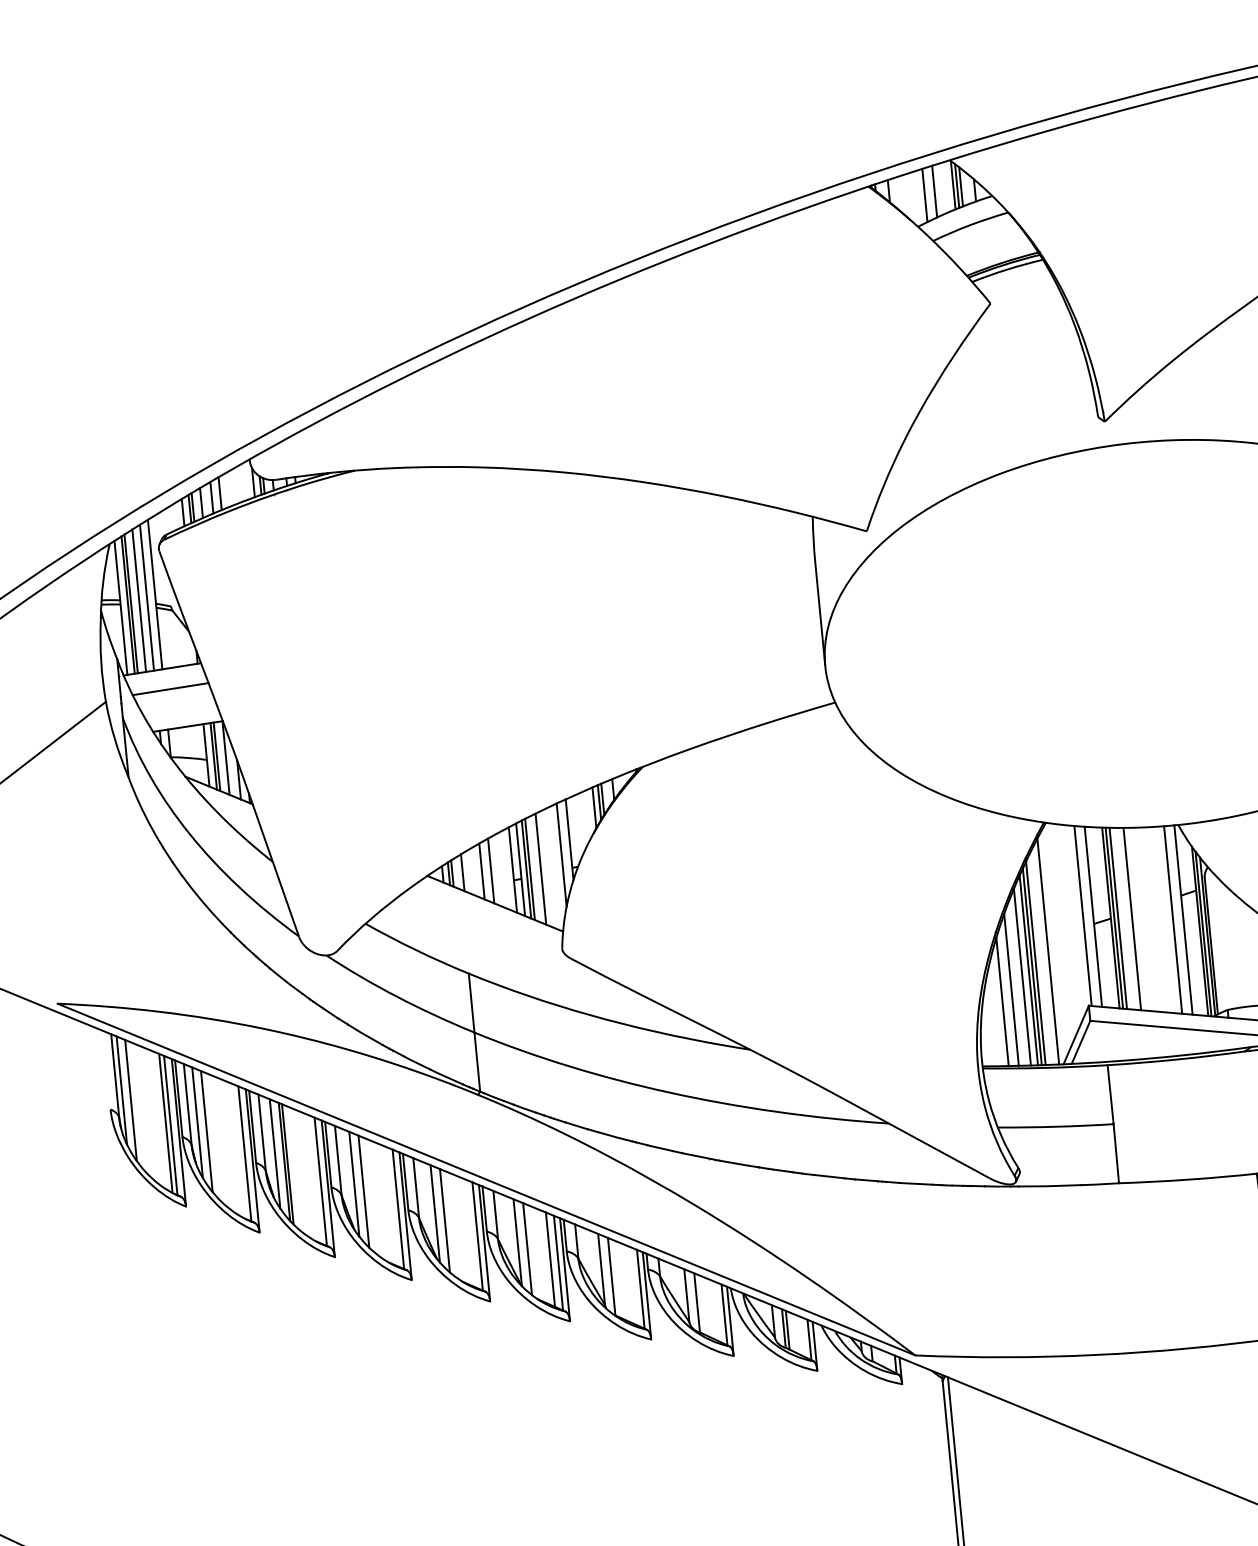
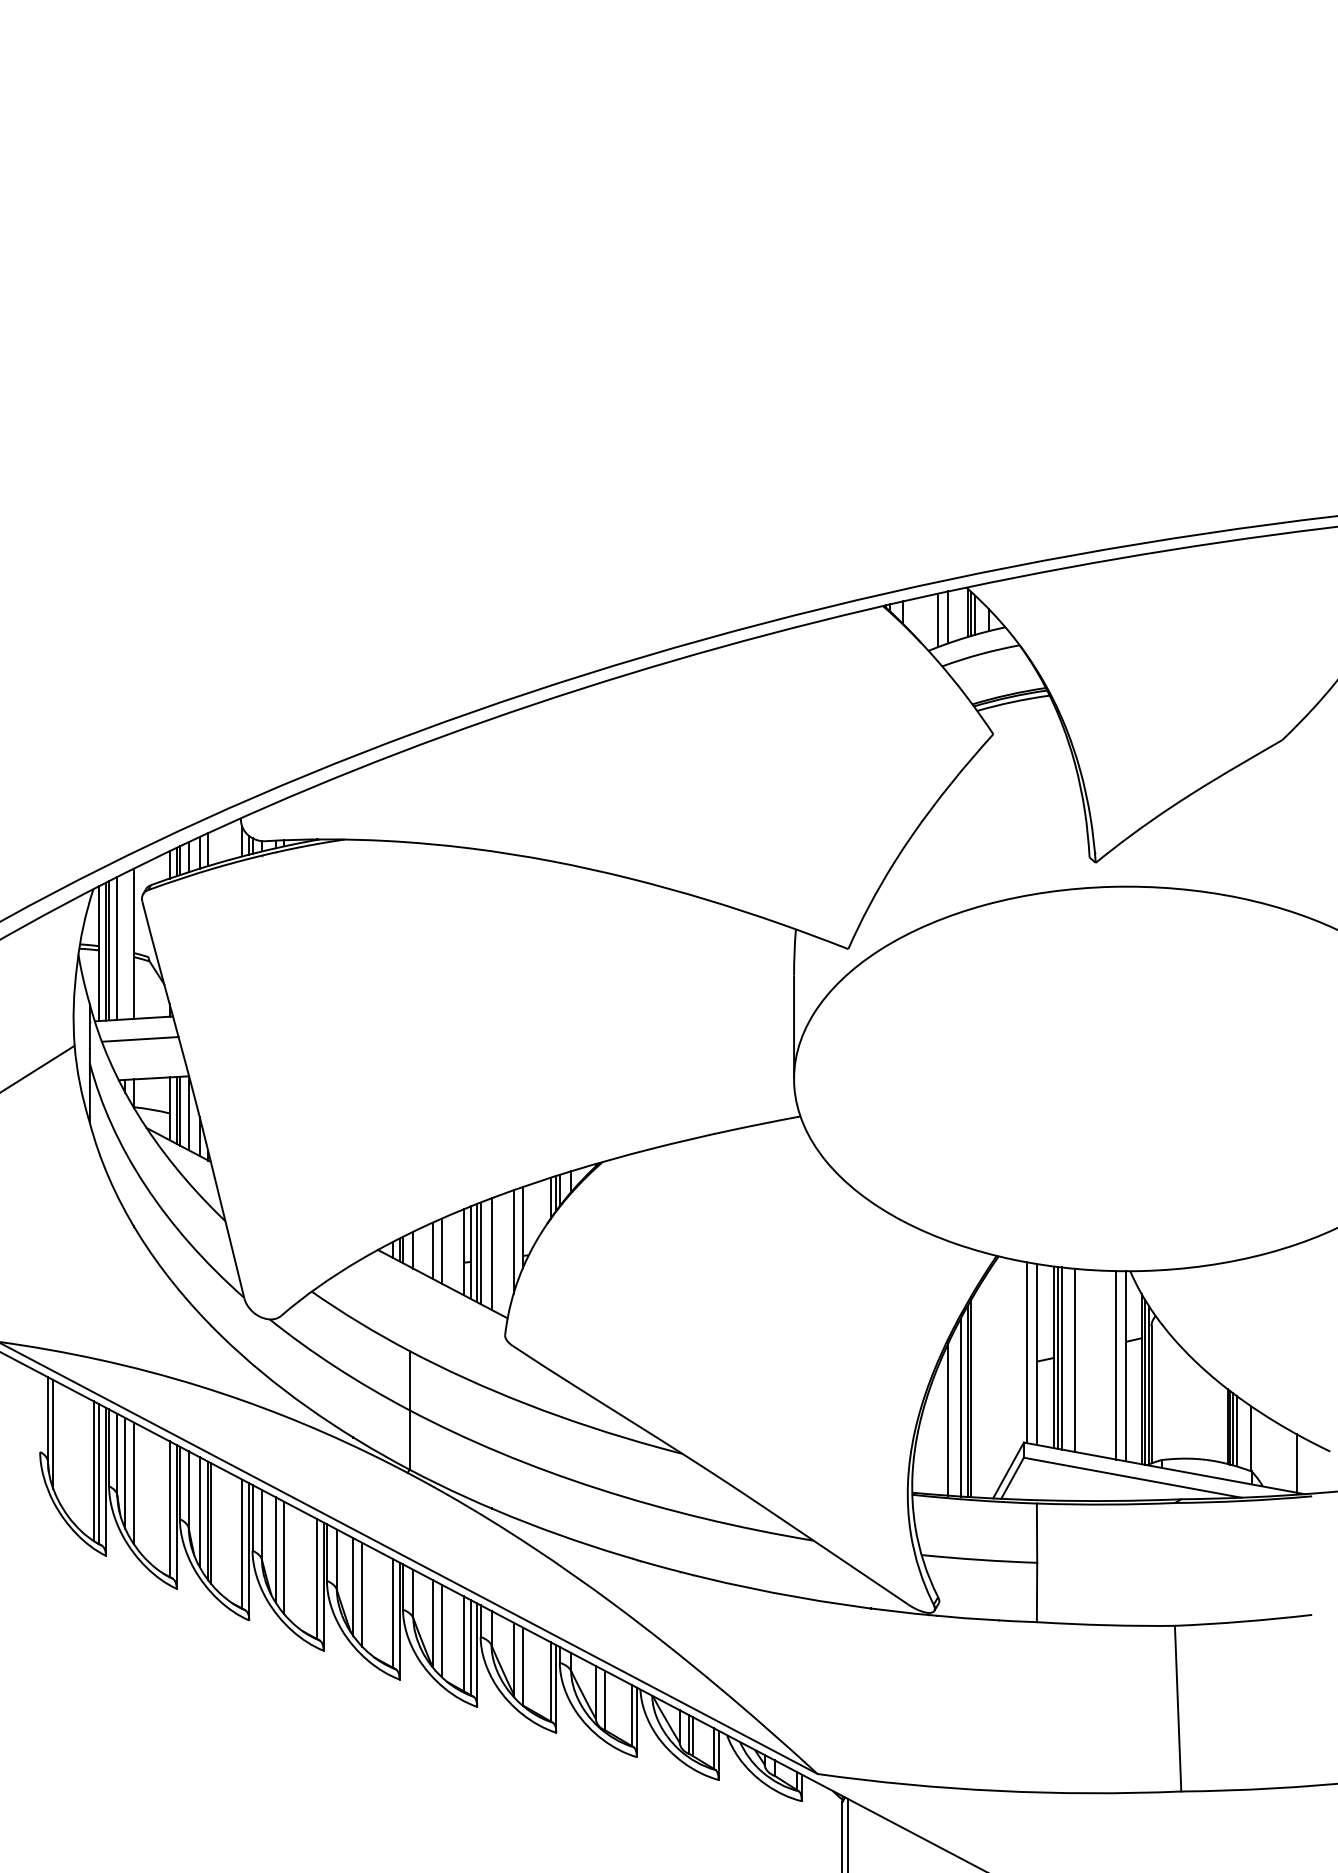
line: (146, 597) -> (125, 945), removed
line: (1048, 951) -> (988, 1384), removed
line: (1036, 963) -> (975, 1395), removed
line: (1002, 1001) -> (938, 1430), removed
line: (131, 1099) -> (61, 1444), removed

